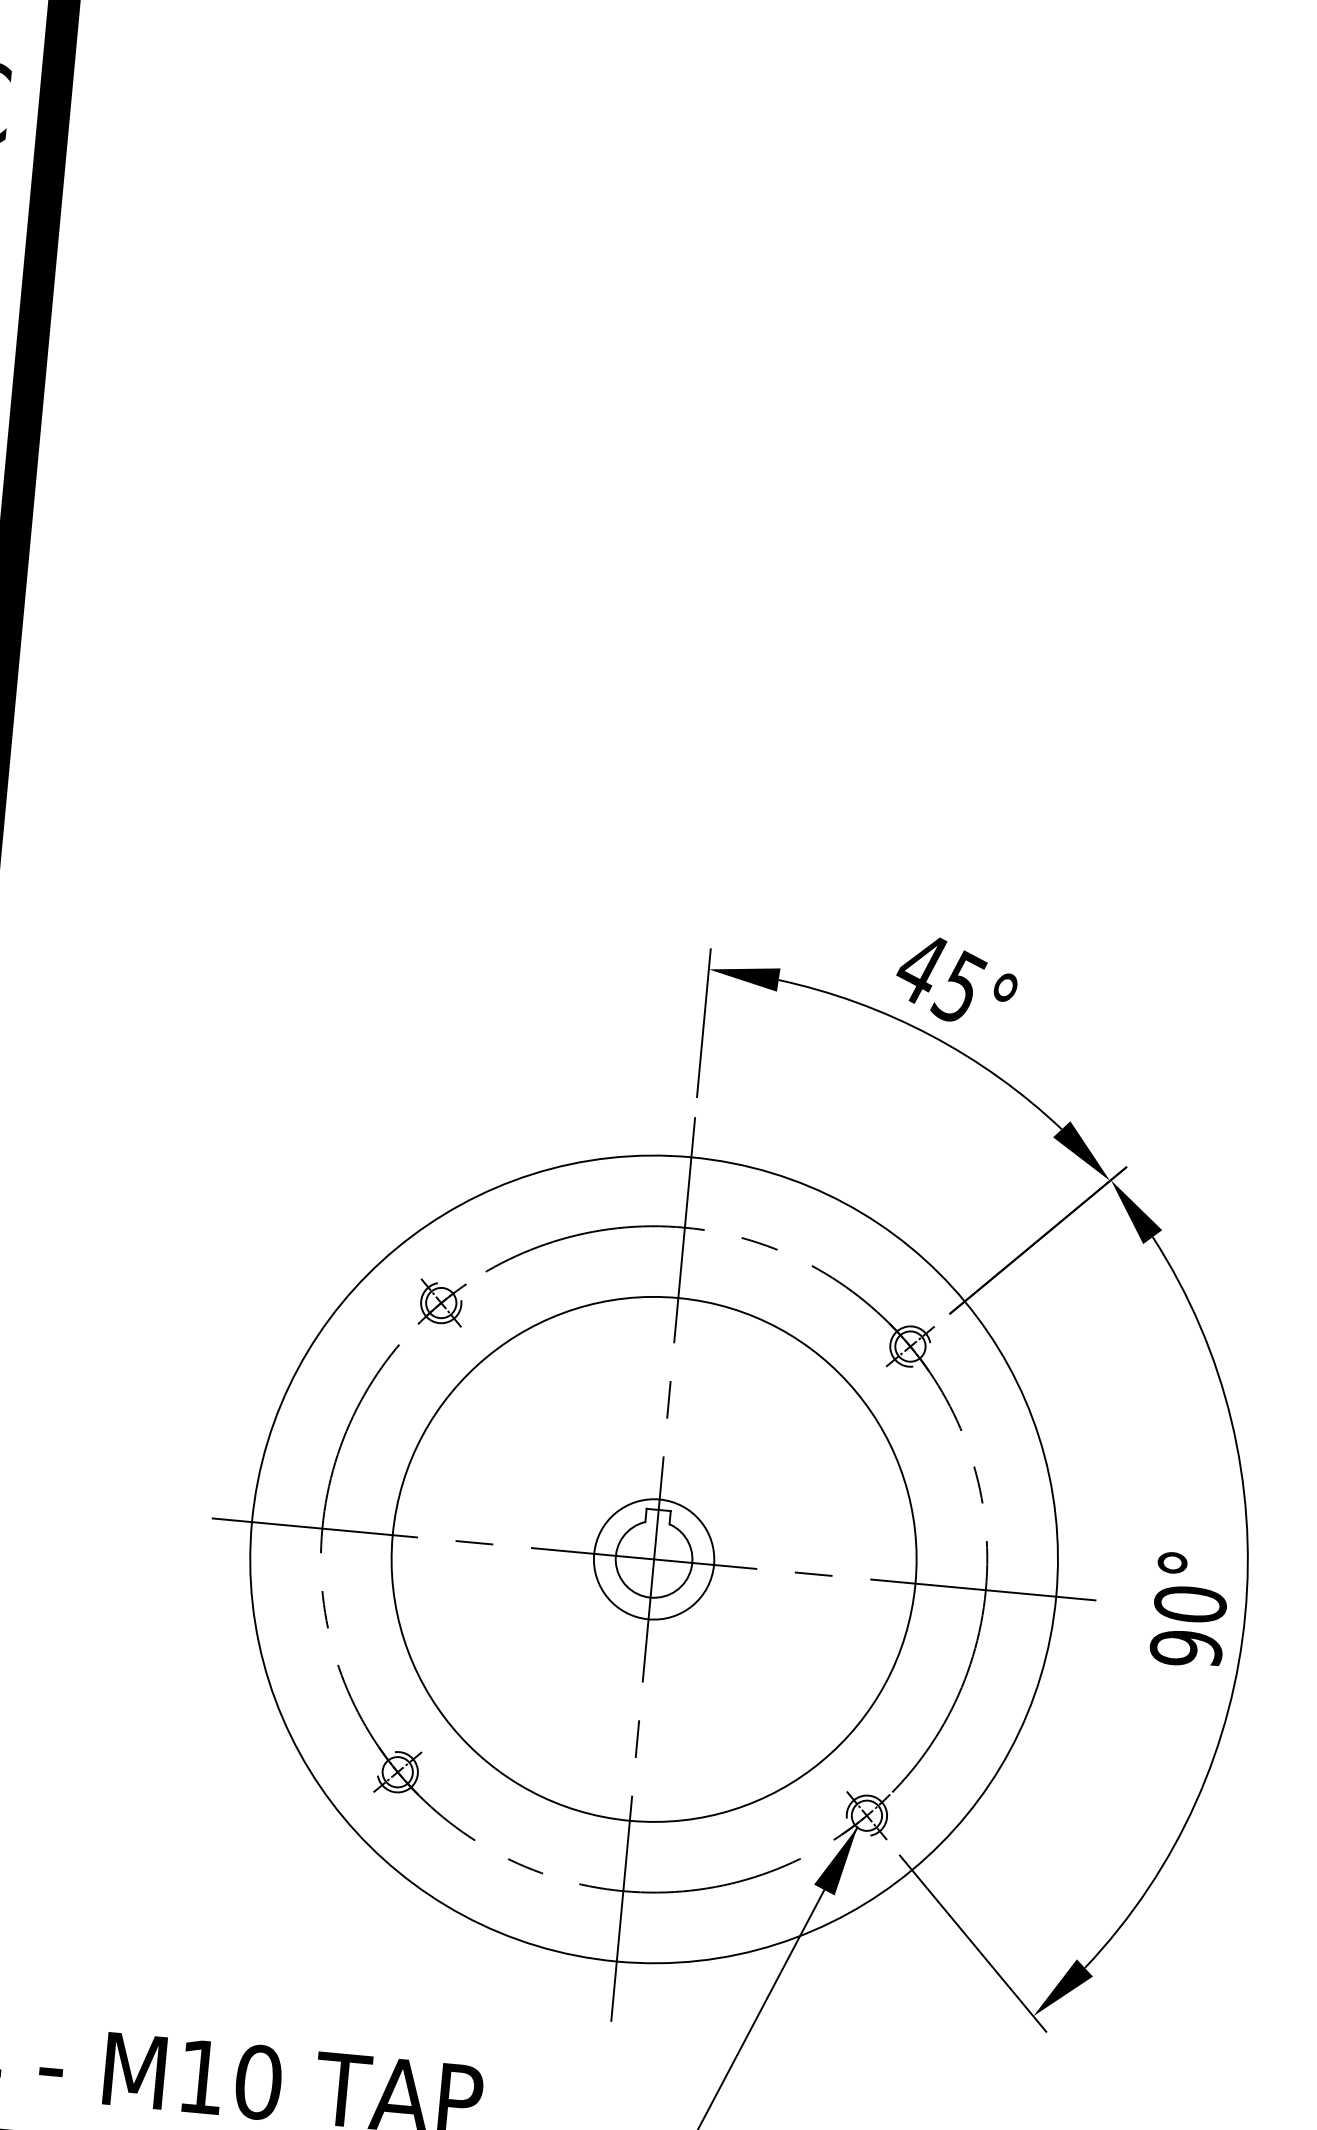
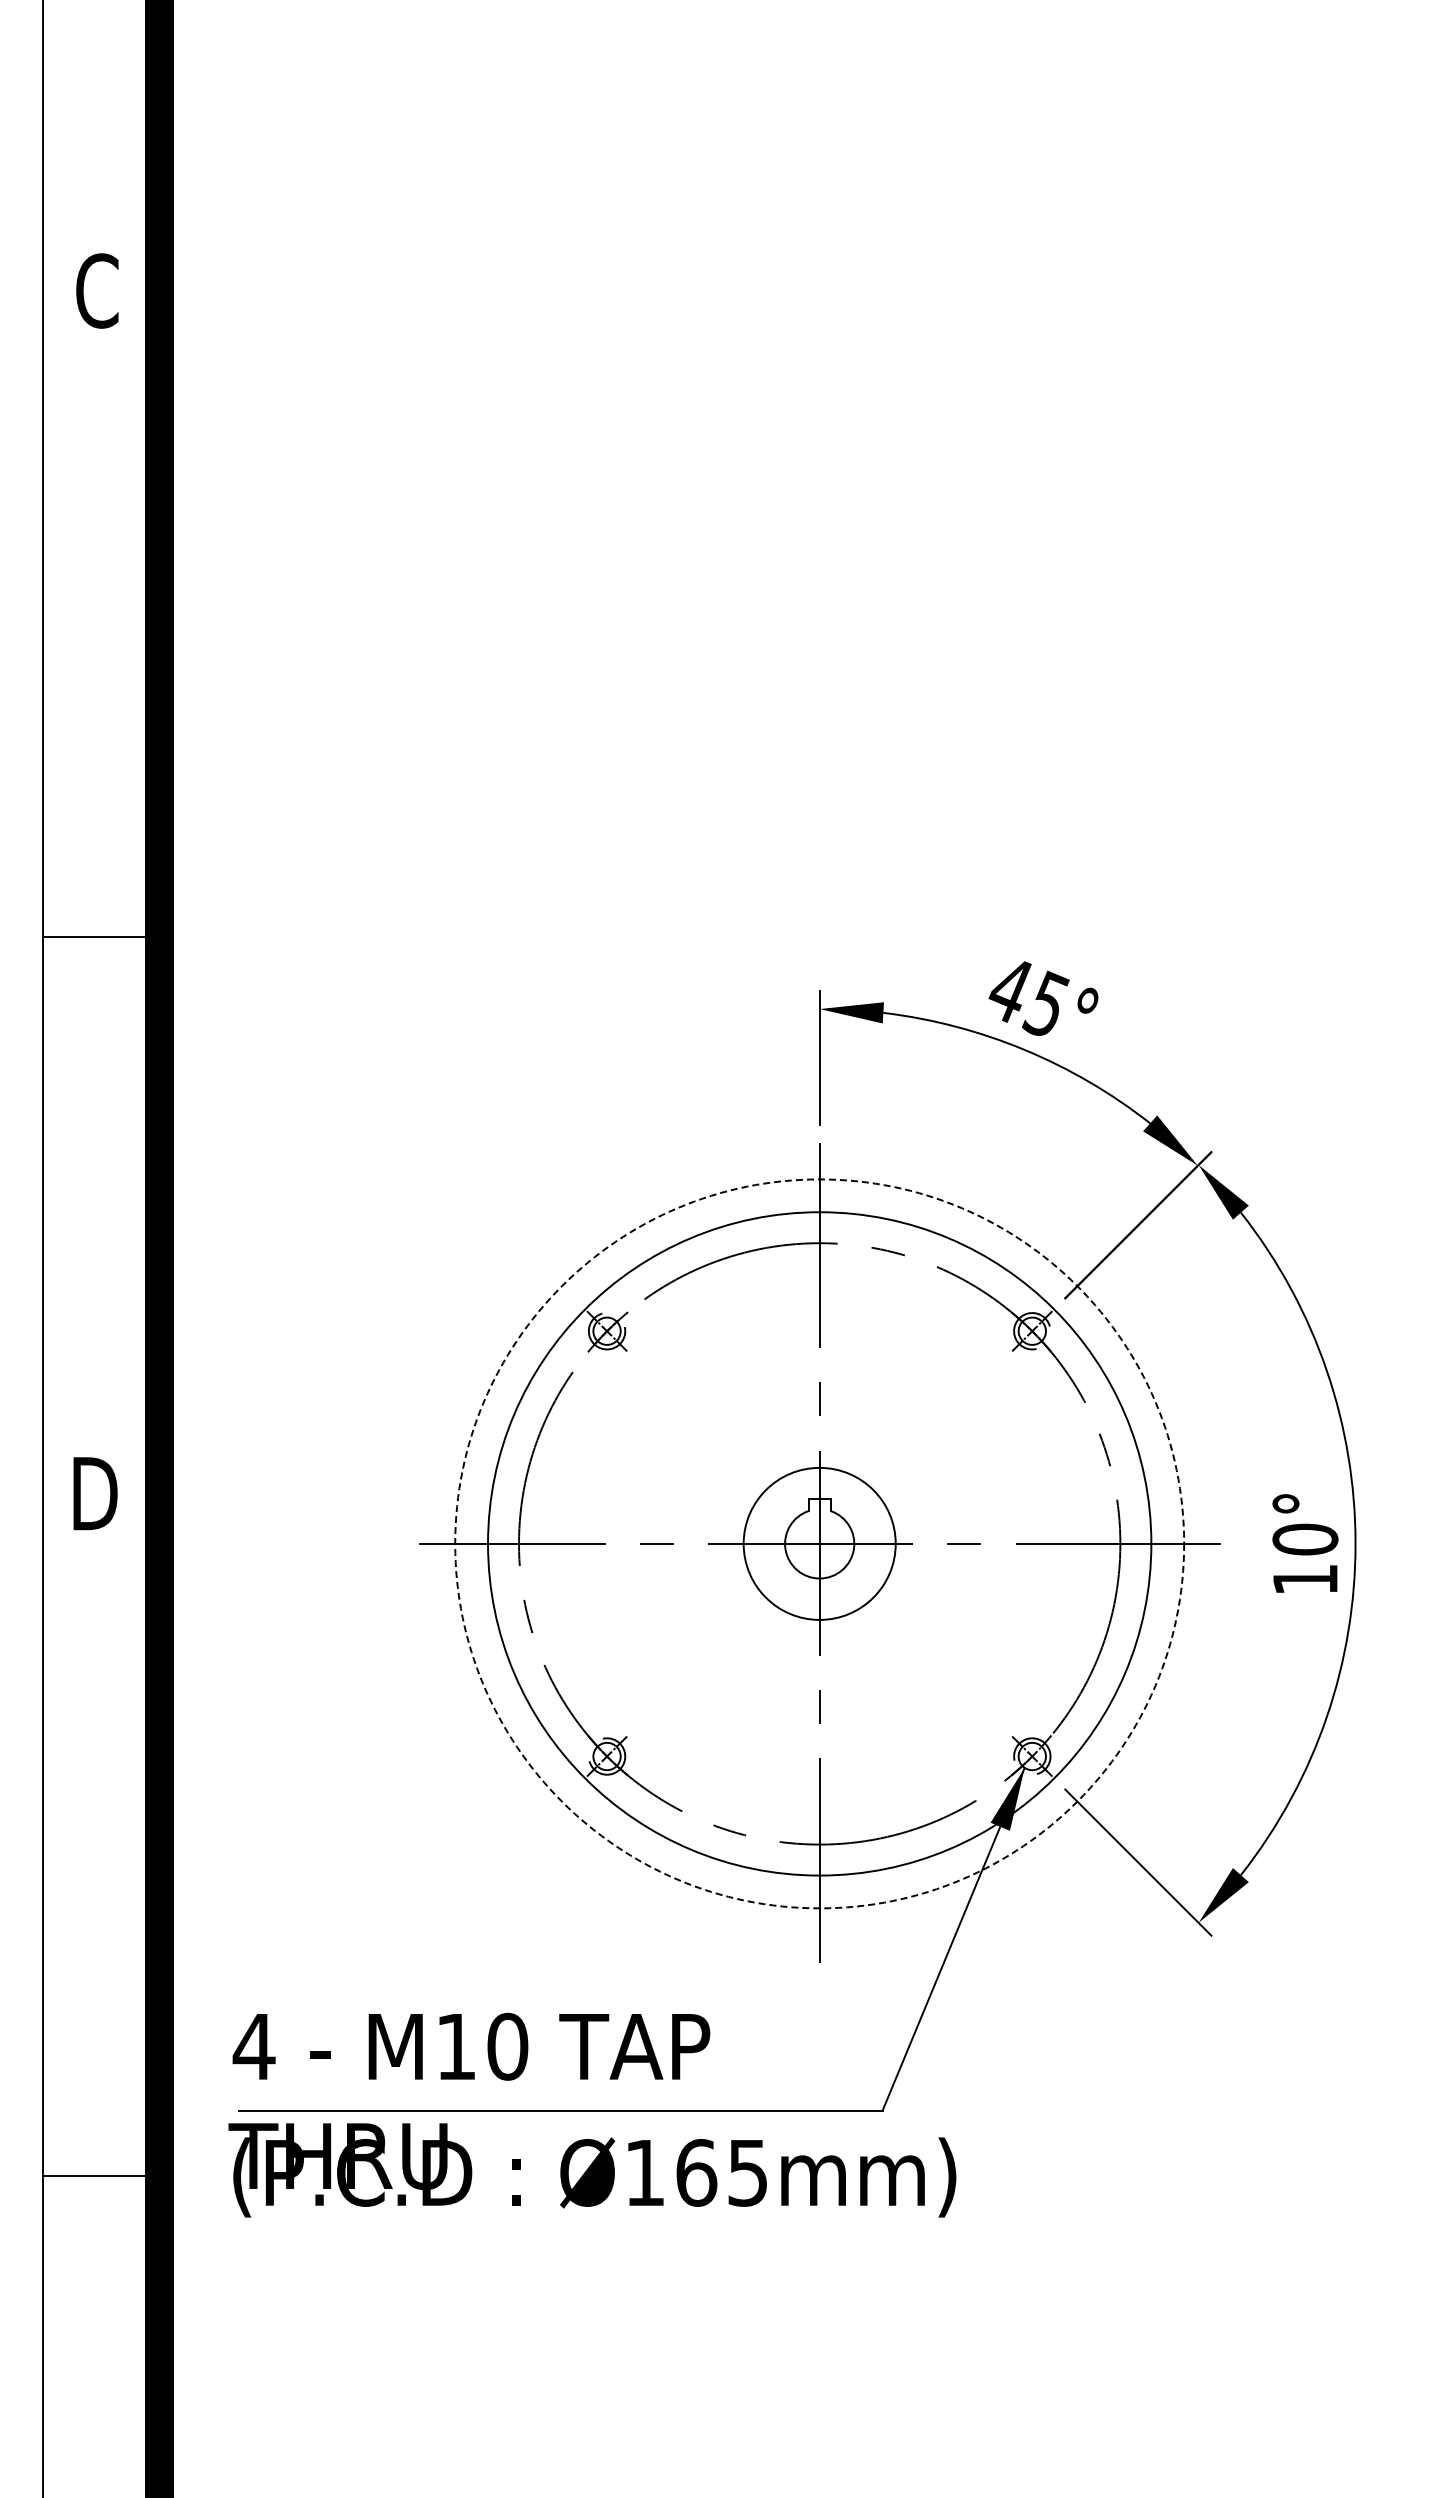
circle: (653, 1558) -> (819, 1543), size x1.4
circle: (653, 1558) -> (819, 1543), size x1.4
circle: (653, 1558) -> (819, 1543), solid -> dashed
text: (1186, 1648) -> (1305, 1579), 90° -> 10°

